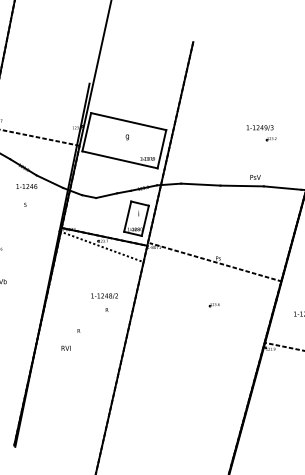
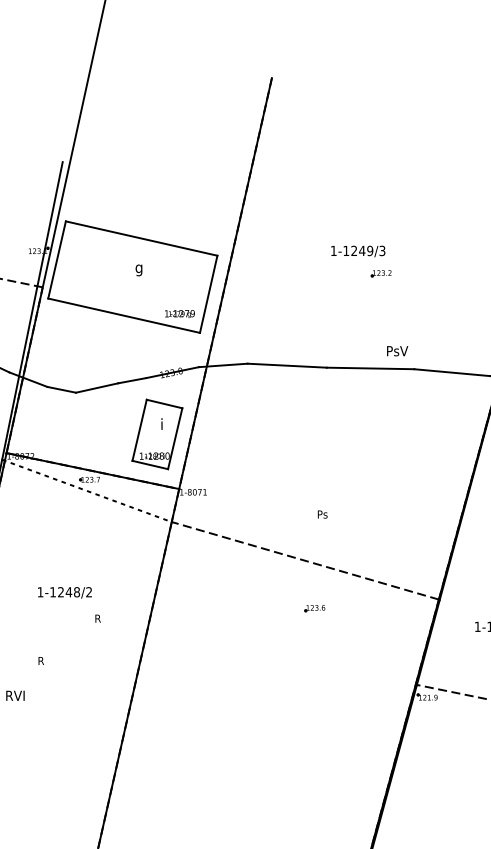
part: (261, 133) -> (361, 262), moved
line: (215, 262) -> (304, 561), moved
text: (104, 295) -> (64, 591), moved

